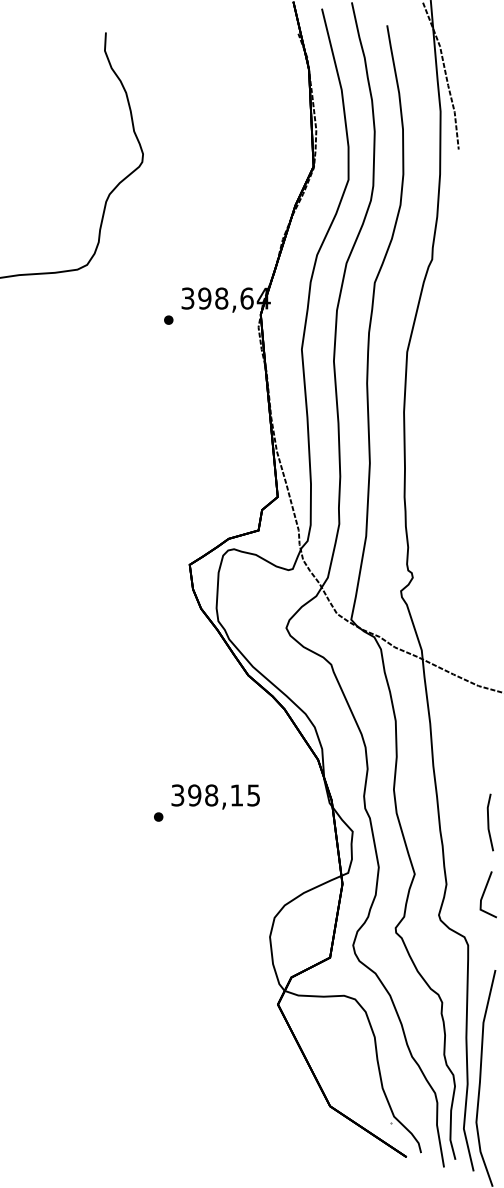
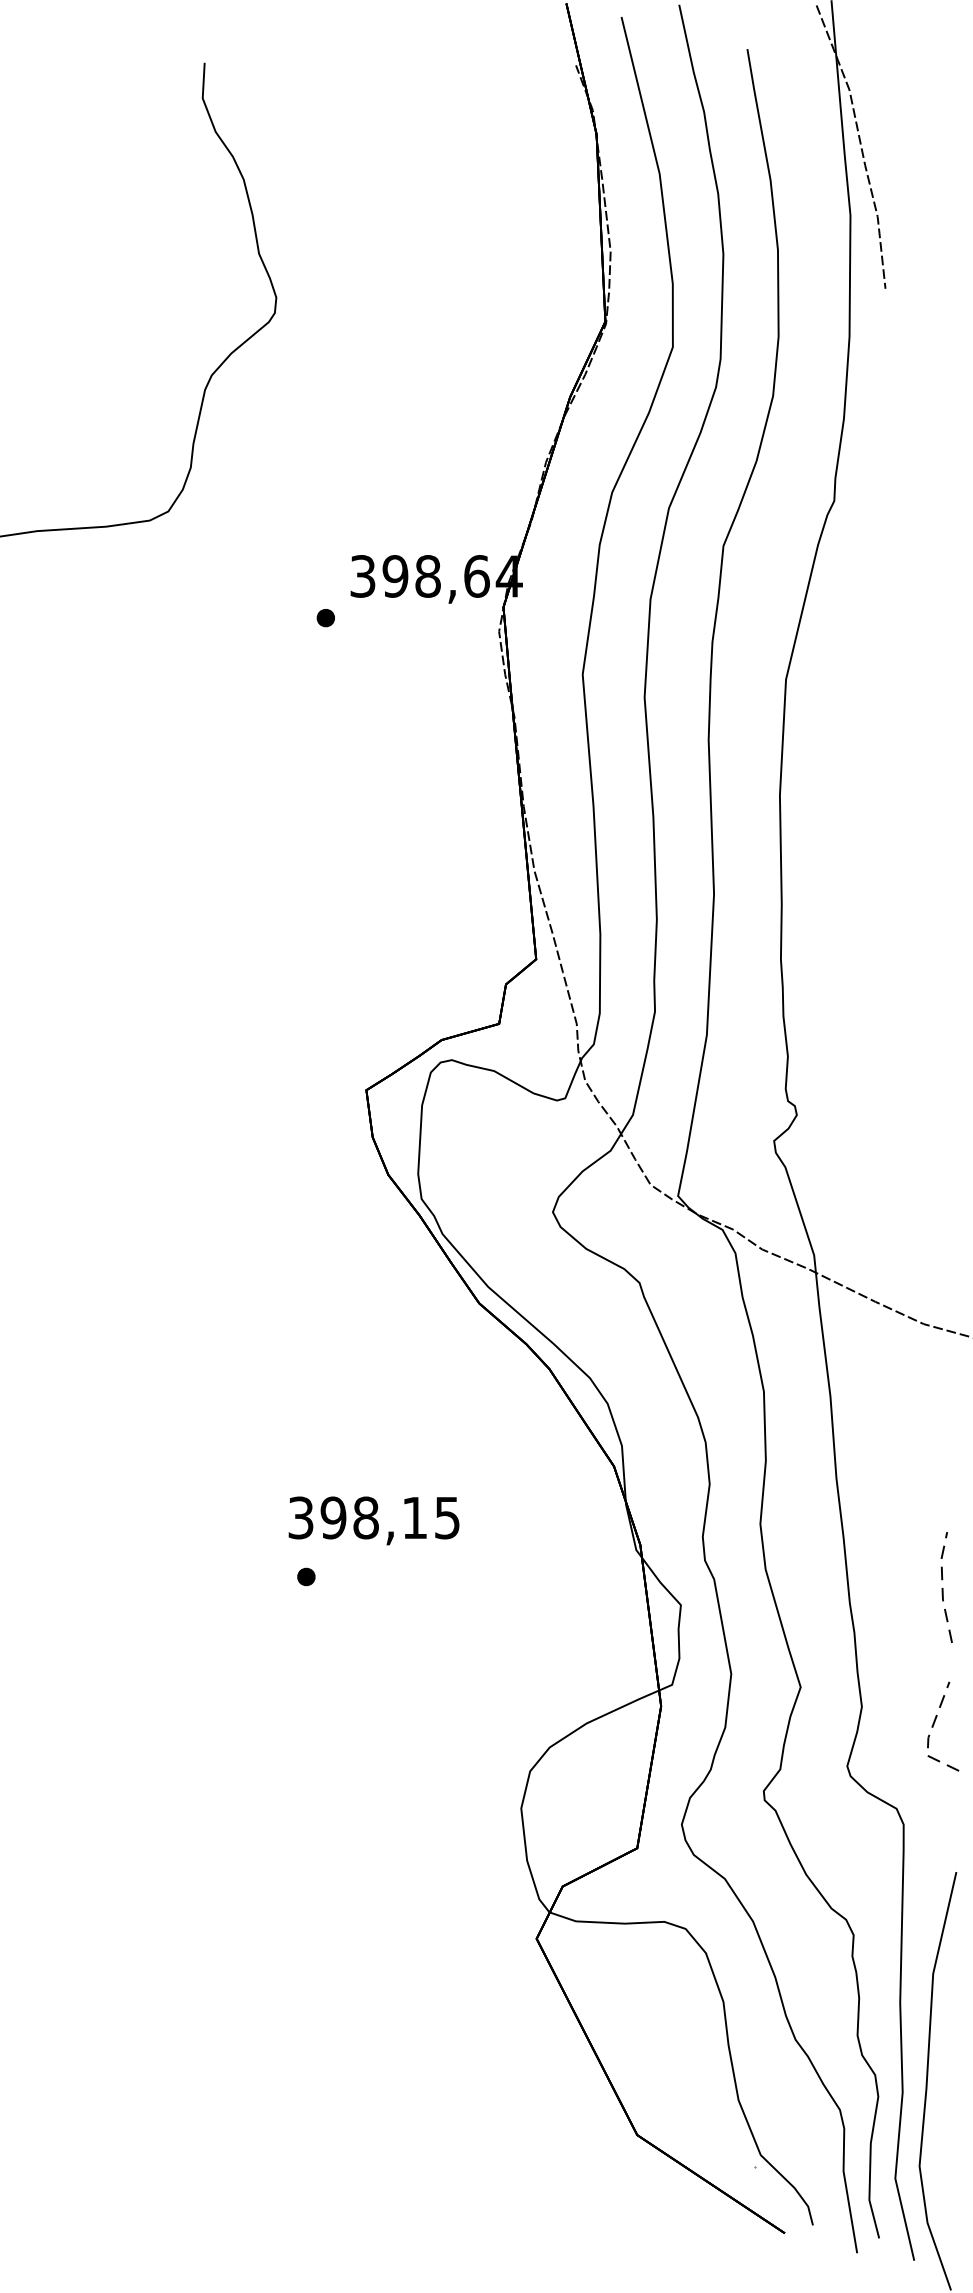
text: (215, 796) -> (373, 1519), moved
line: (488, 822) -> (942, 1587), solid -> dashed
line: (480, 900) -> (927, 1737), solid -> dashed

